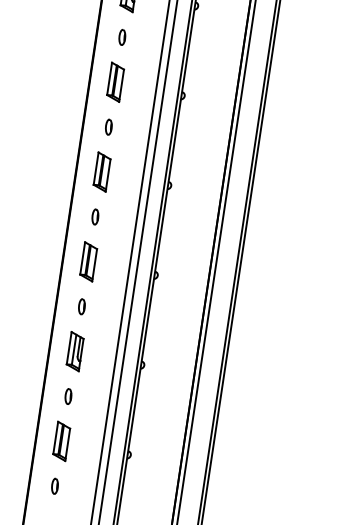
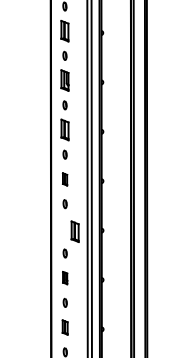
part: (101, 172) -> (64, 179), size x0.6
part: (87, 261) -> (74, 231), moved
part: (74, 350) -> (64, 277), size x0.6
part: (60, 441) -> (64, 327), size x0.7

